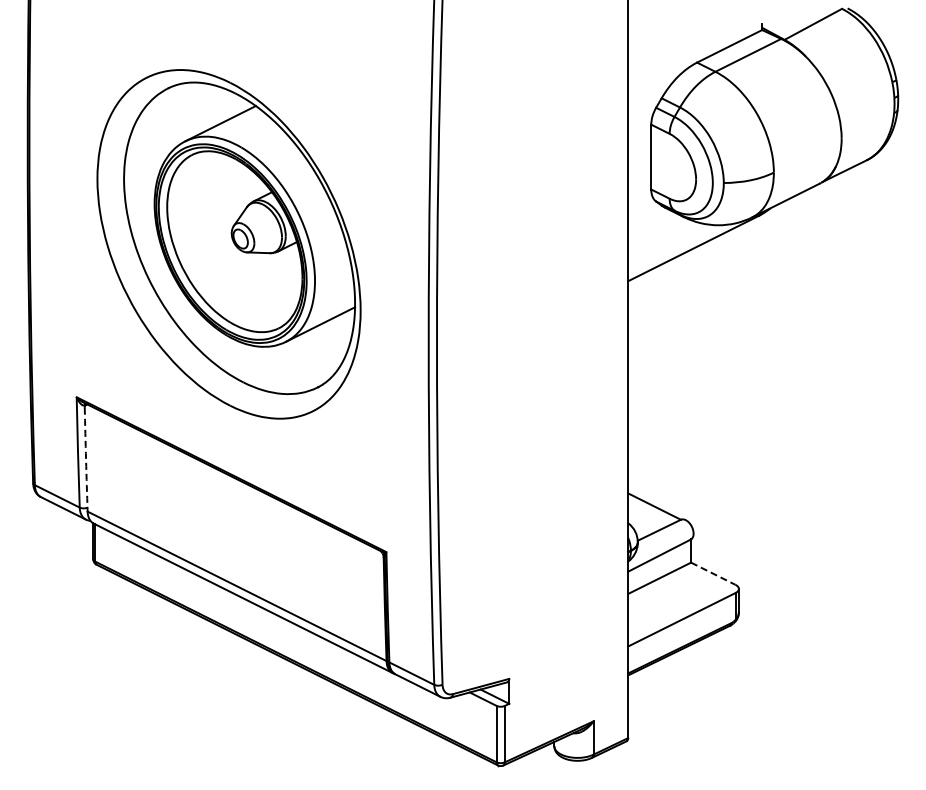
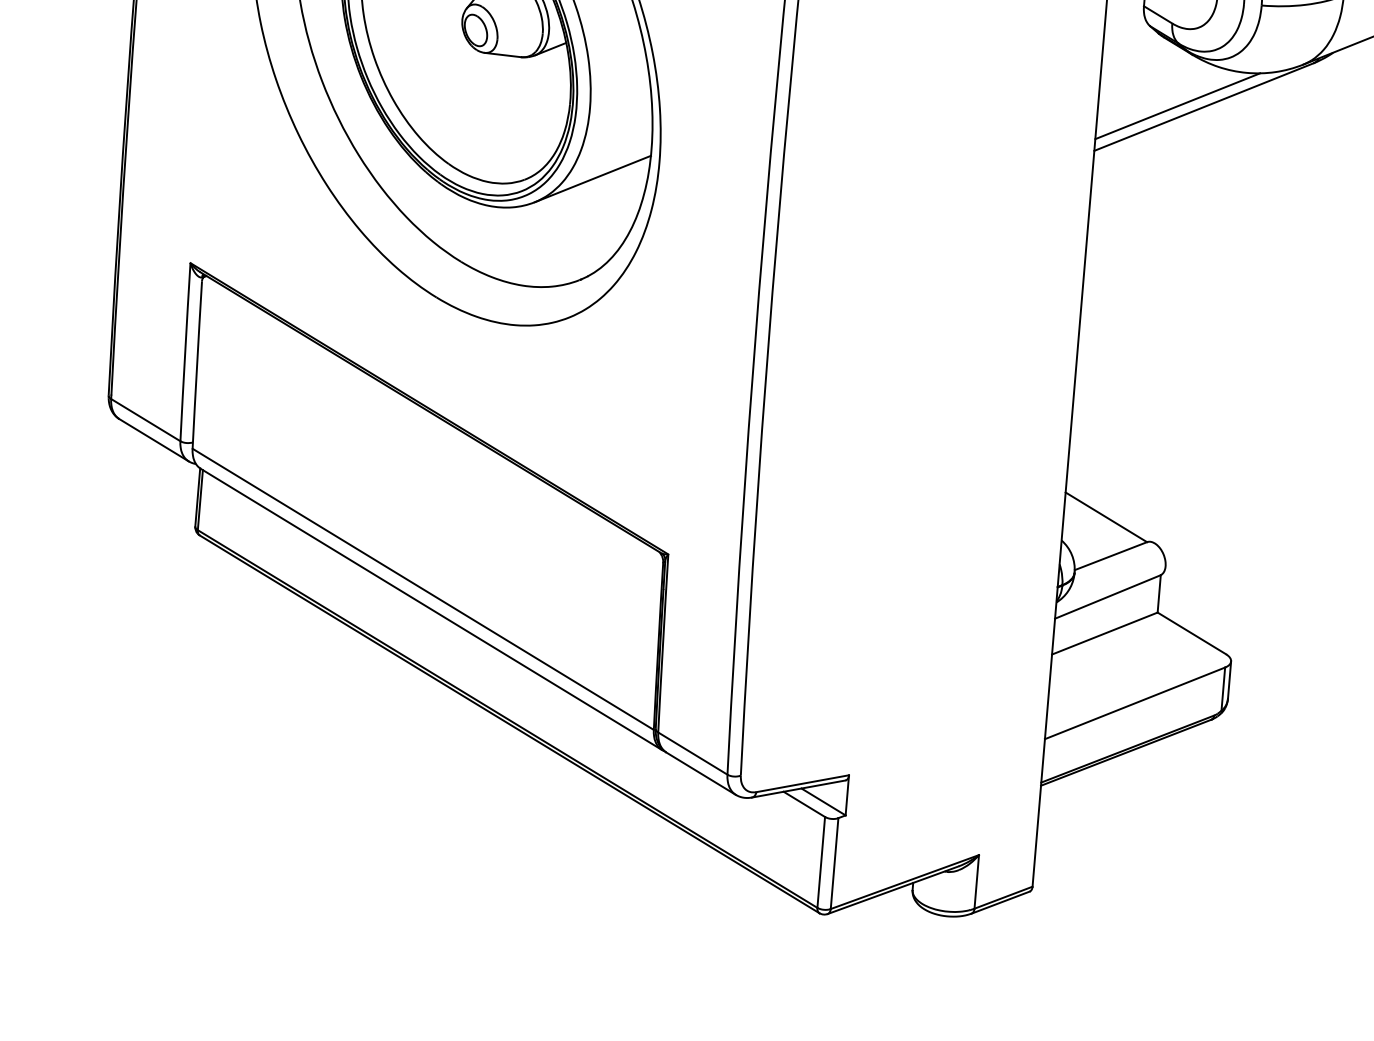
line: (677, 248) -> (1178, 104), added
arc: (86, 459) -> (197, 364), dashed -> solid
line: (713, 573) -> (1192, 633), dashed -> solid

